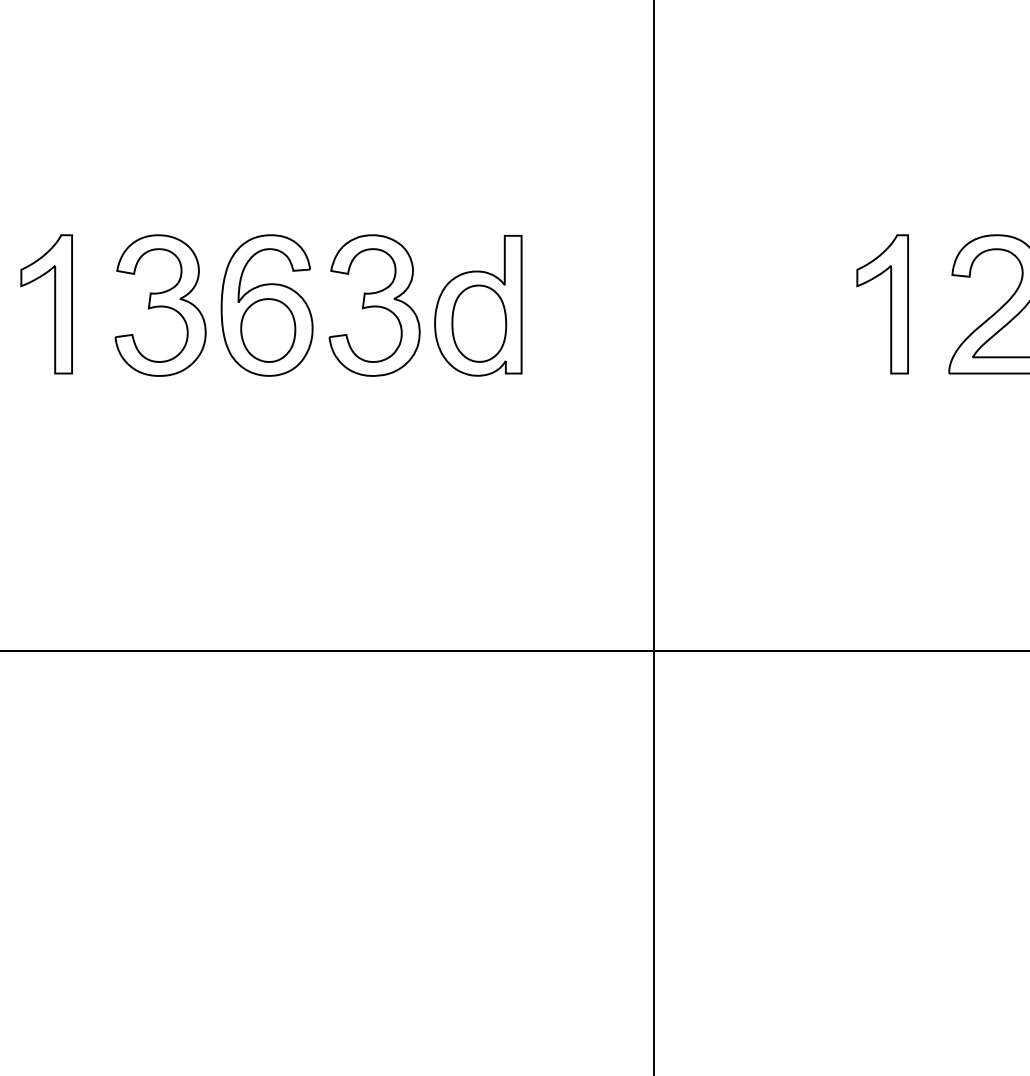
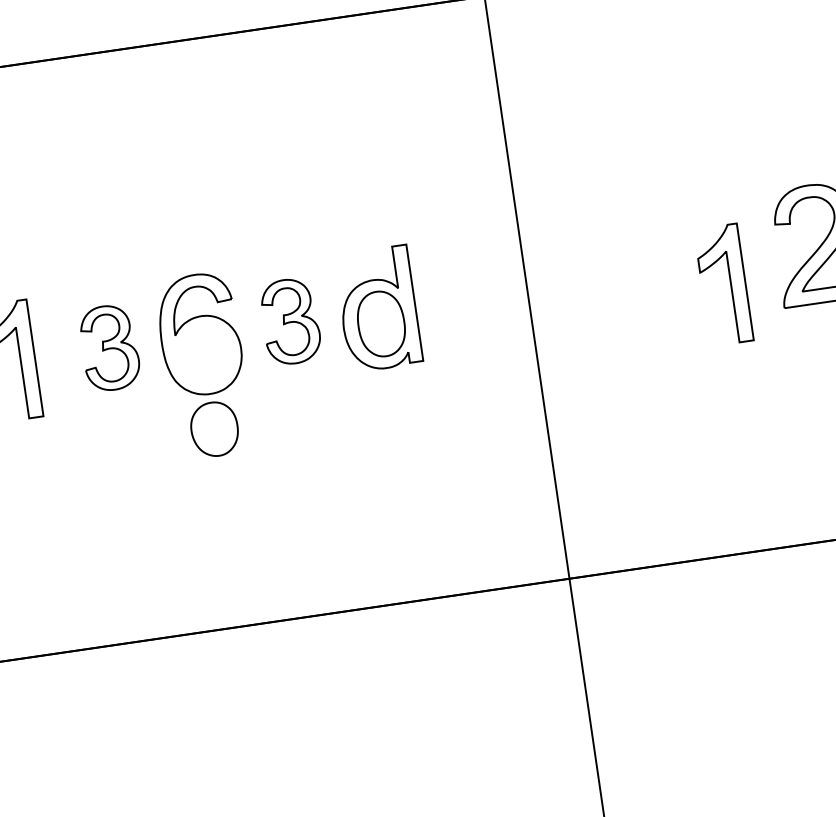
part: (890, 304) -> (730, 284), moved
part: (160, 305) -> (109, 347), size x0.7
part: (374, 305) -> (290, 321), size x0.7
part: (268, 330) -> (214, 429), moved

